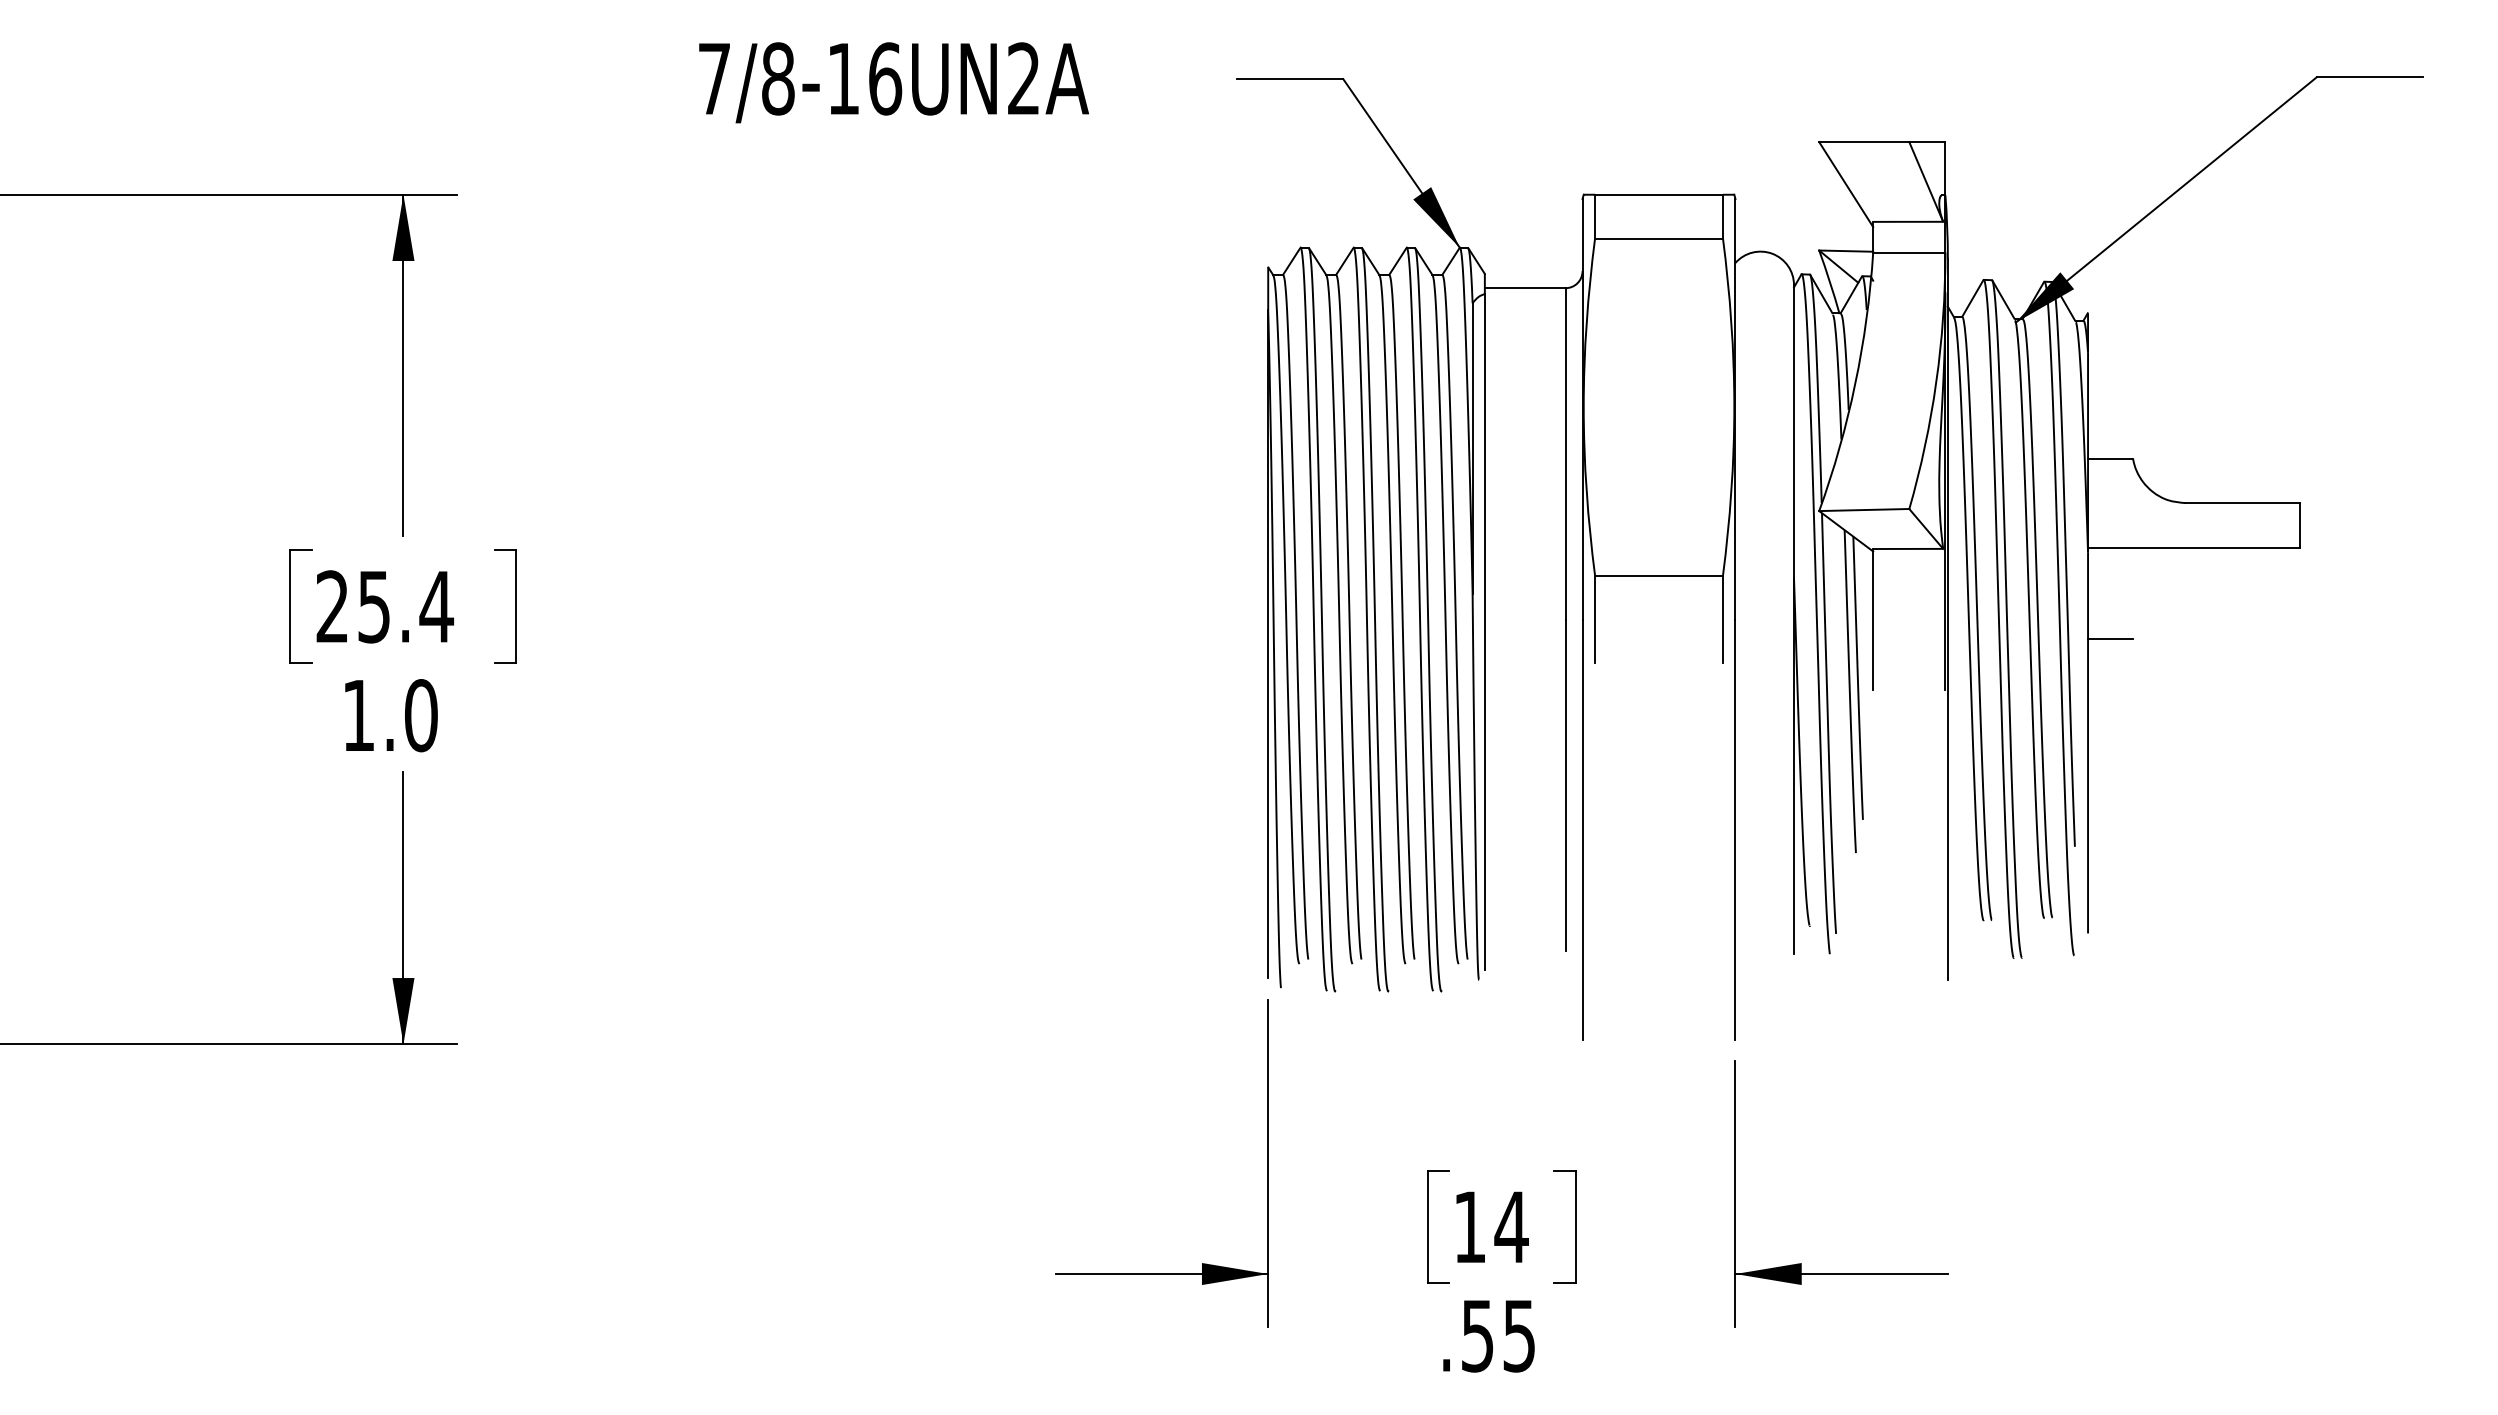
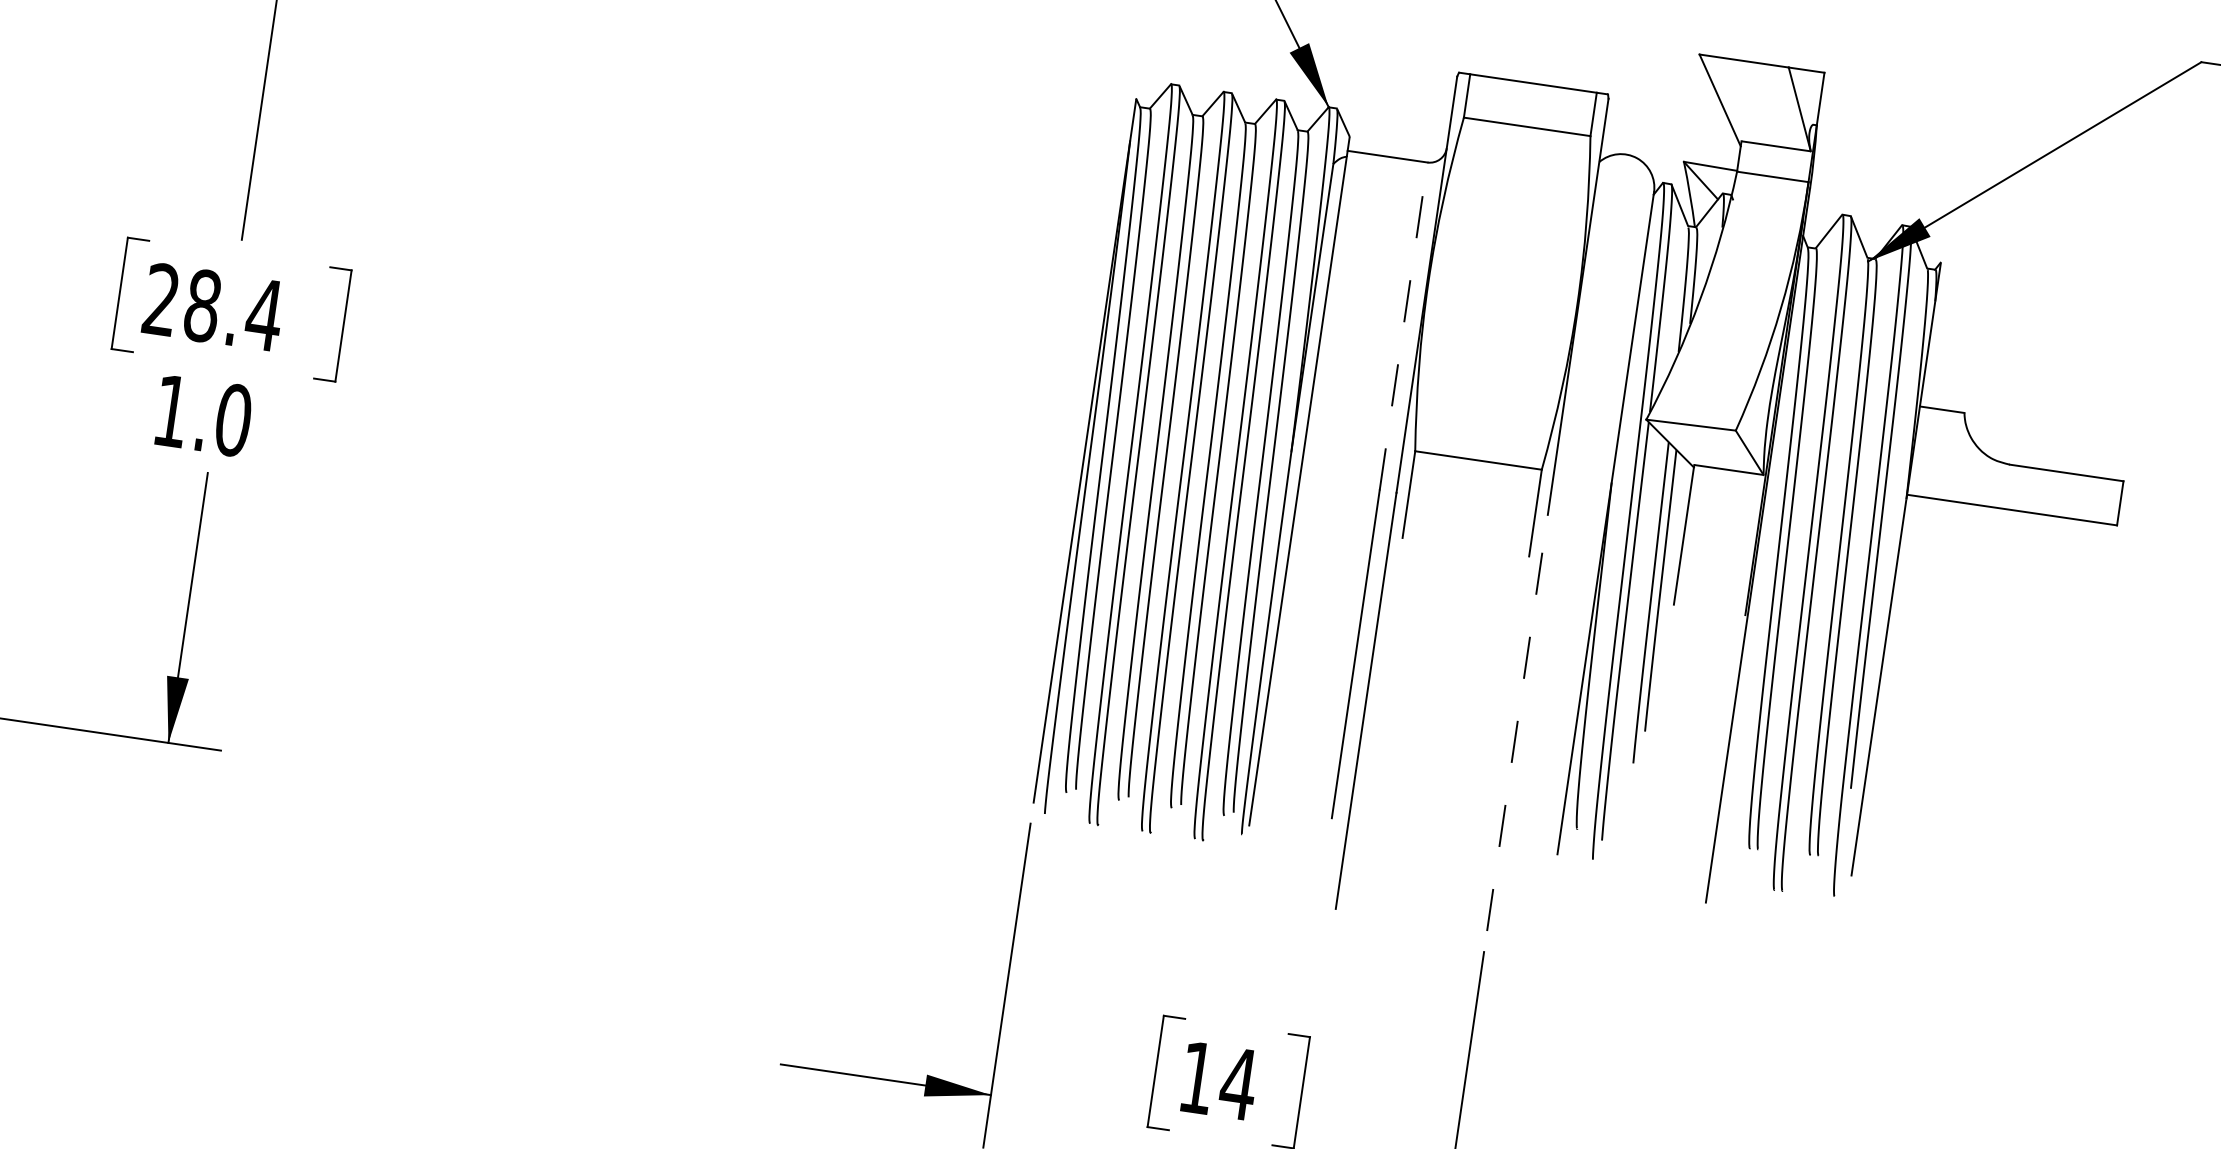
line: (1565, 453) -> (1403, 326), solid -> dashed
text: (374, 606) -> (202, 305), 25.4 -> 28.4
line: (2110, 638) -> (1916, 587), removed
line: (1735, 829) -> (1517, 722), solid -> dashed

